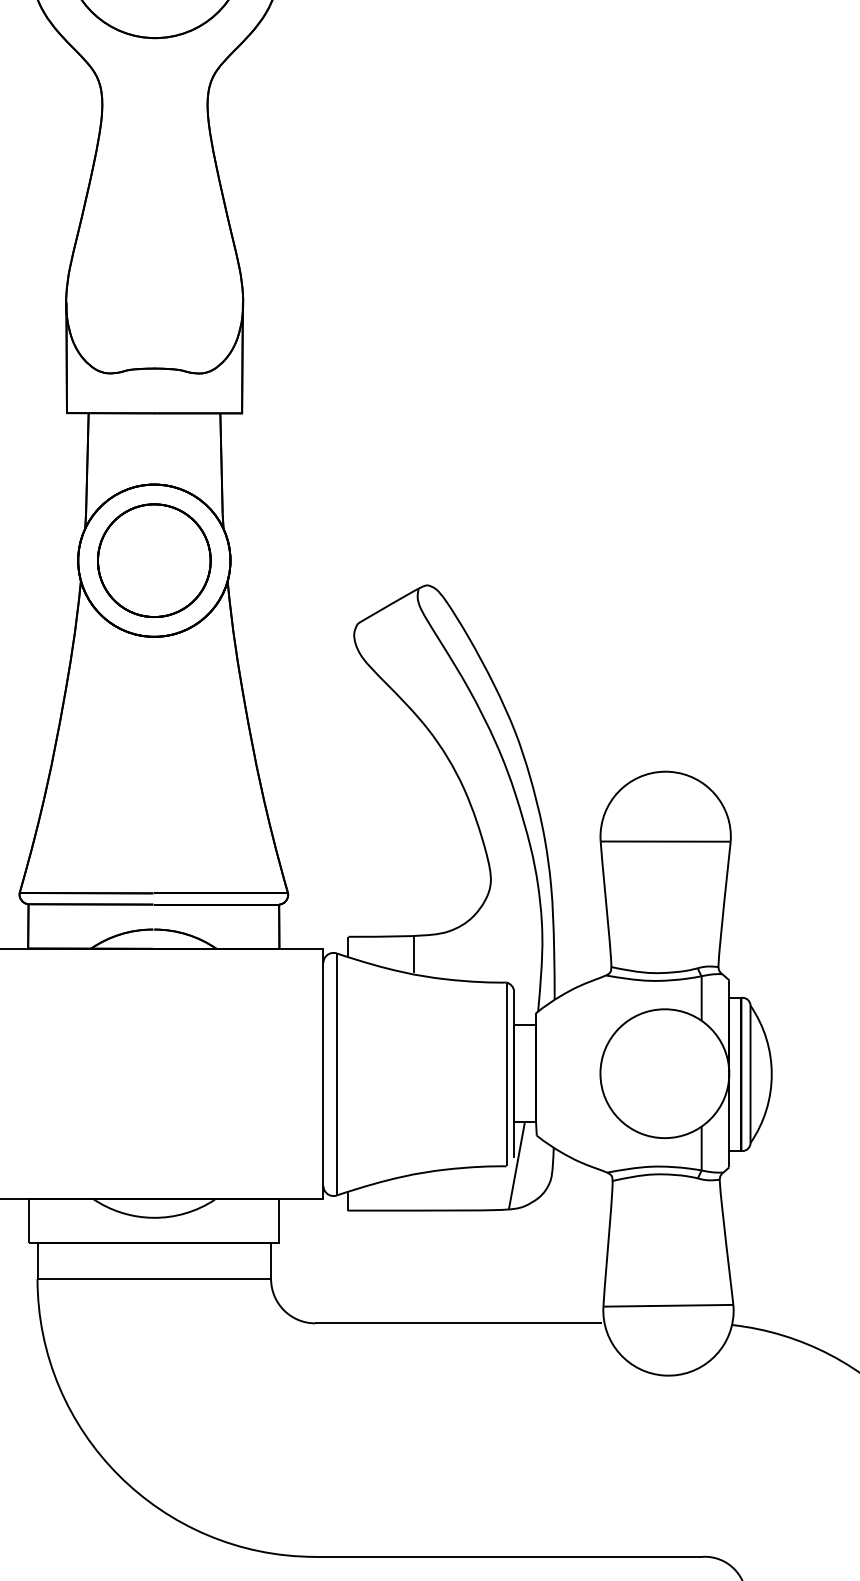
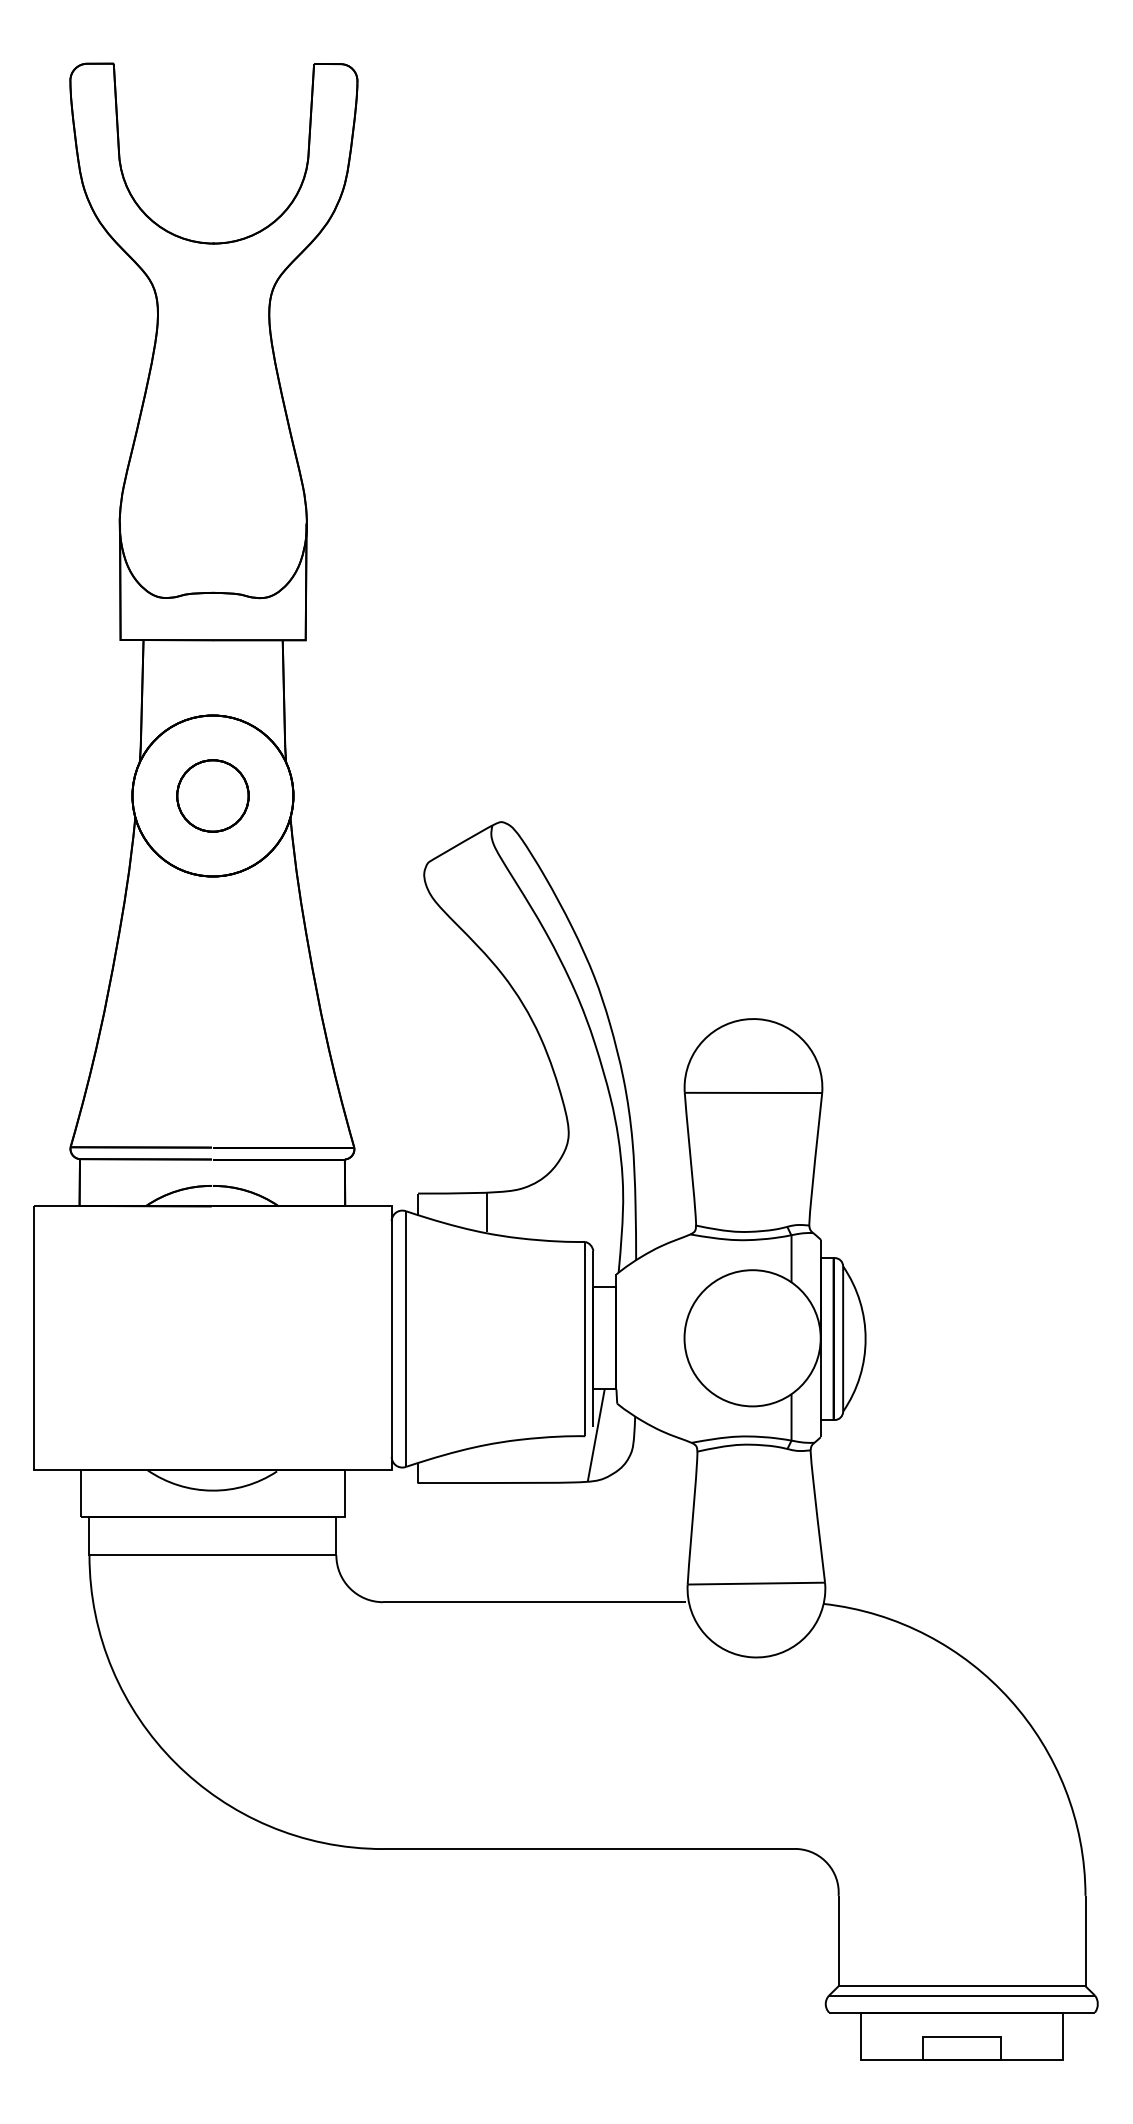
part: (153, 560) -> (212, 795), size x0.6

